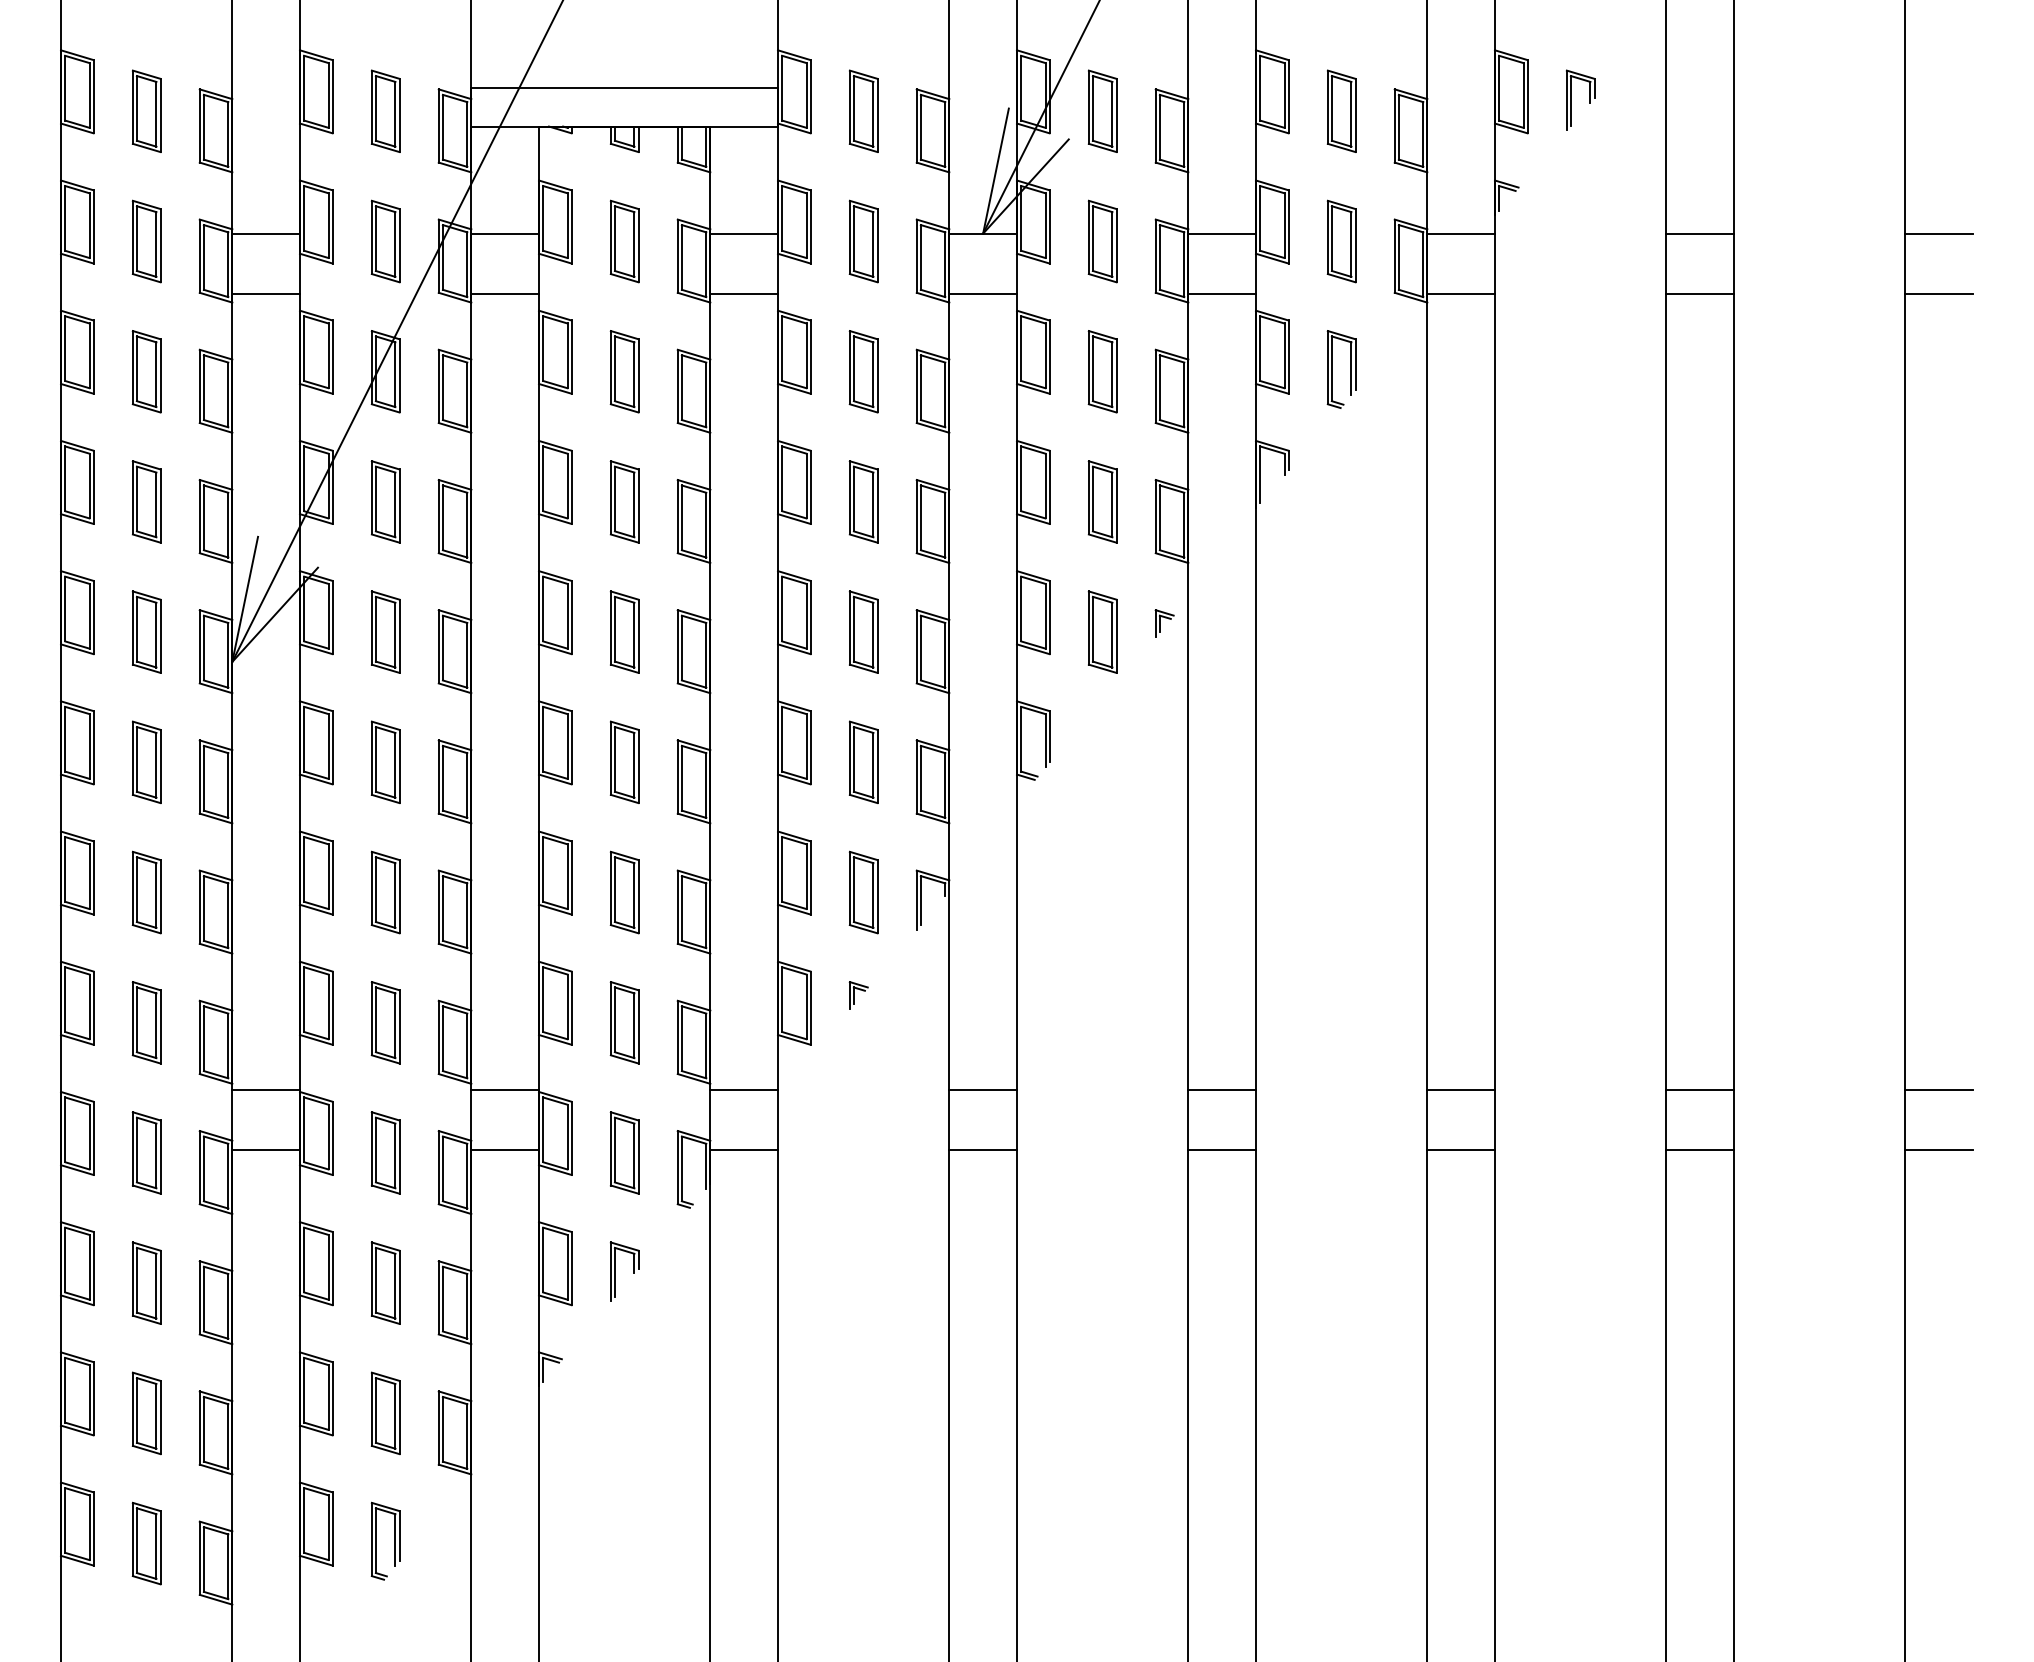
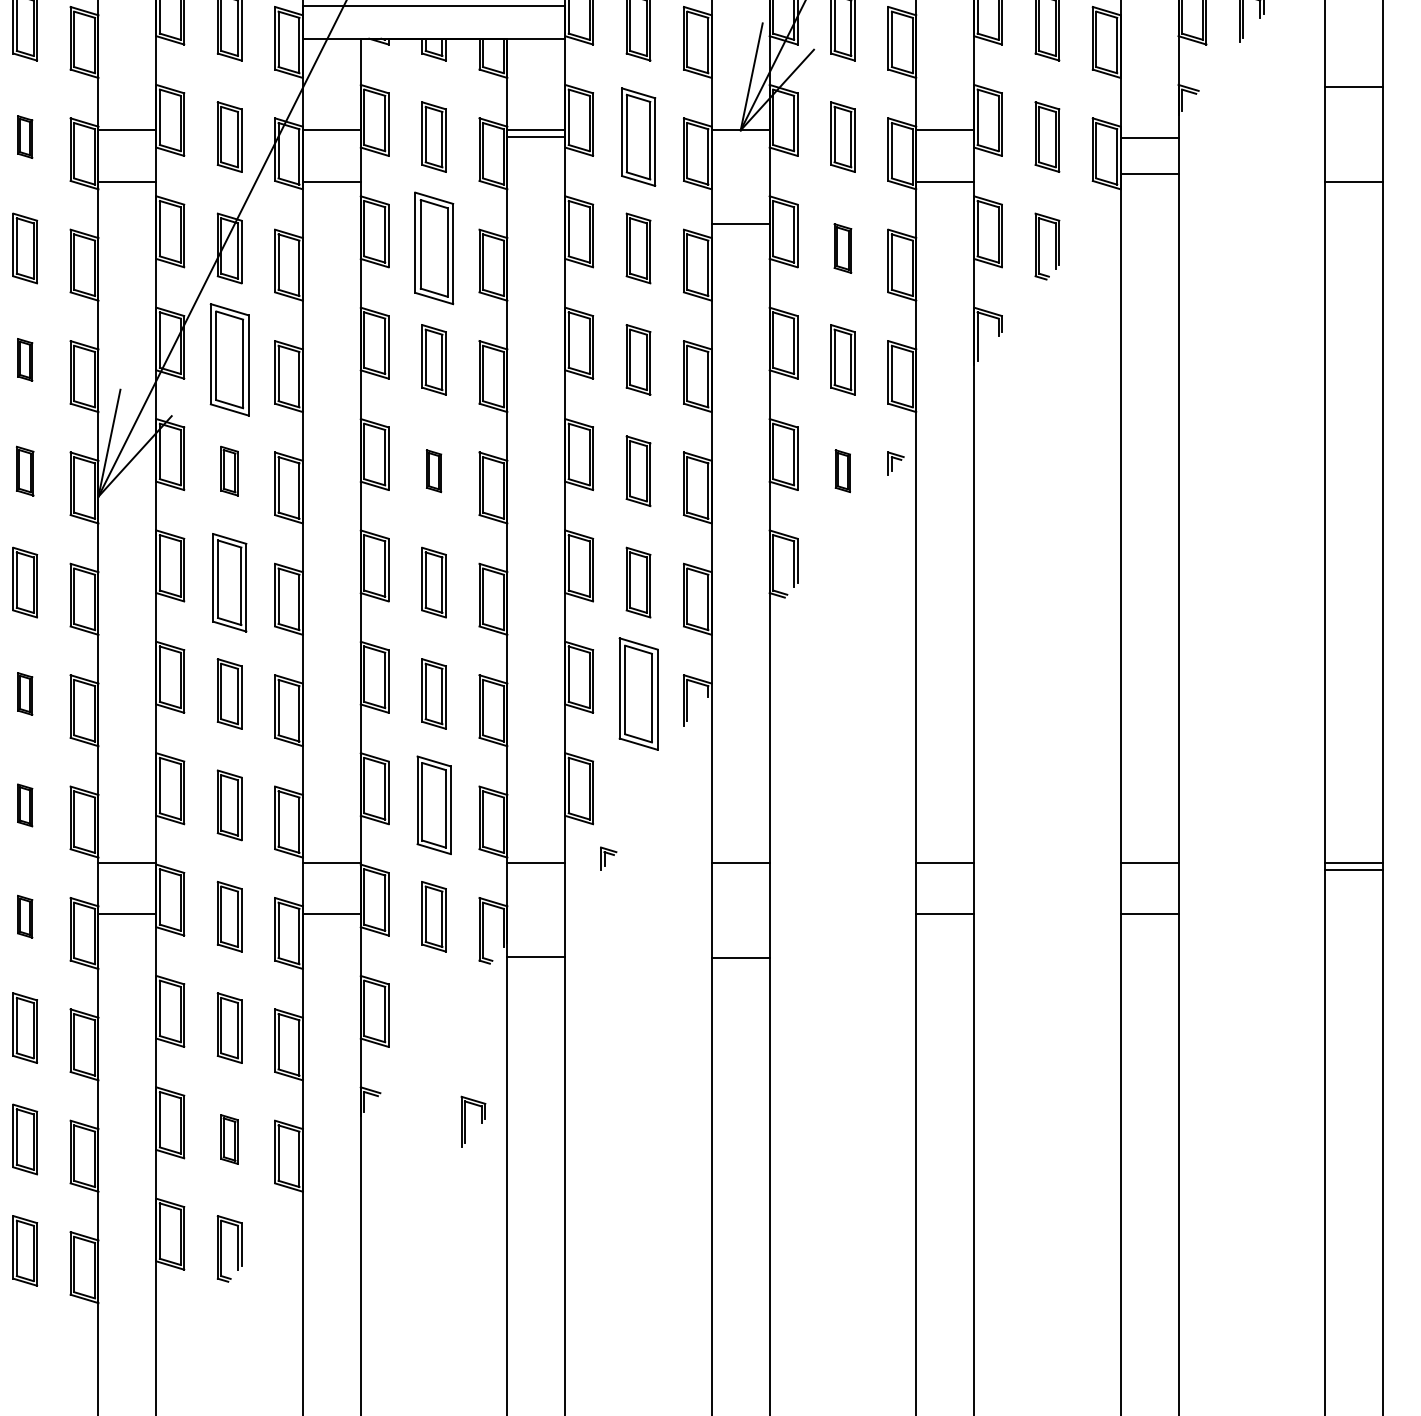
line: (1460, 233) -> (1149, 173), moved
line: (1699, 233) -> (1353, 86), moved
part: (146, 241) -> (25, 137), size x0.6
part: (863, 241) -> (638, 137), size x1.4
line: (744, 293) -> (536, 137), moved
line: (982, 293) -> (740, 224), moved
line: (1460, 293) -> (1149, 137), moved
part: (624, 371) -> (433, 248), size x1.6
part: (1102, 371) -> (842, 248), size x0.7
part: (146, 501) -> (25, 359), size x0.6
part: (385, 501) -> (229, 359), size x1.6
part: (146, 631) -> (25, 470), size x0.7
part: (385, 631) -> (229, 470), size x0.7
part: (624, 631) -> (433, 470), size x0.6
part: (1102, 631) -> (842, 470), size x0.6
part: (385, 761) -> (229, 581), size x1.4
part: (146, 892) -> (25, 693), size x0.6
part: (863, 892) -> (638, 693), size x1.6
part: (858, 995) -> (608, 859), moved
part: (146, 1022) -> (25, 805), size x0.6
part: (624, 1022) -> (433, 805), size x1.4
line: (744, 1150) -> (536, 957), moved
line: (982, 1150) -> (740, 958), moved
line: (1699, 1150) -> (1353, 870), moved
part: (146, 1152) -> (25, 916), size x0.6
part: (615, 1271) -> (465, 1121), moved
part: (385, 1413) -> (229, 1139), size x0.7

